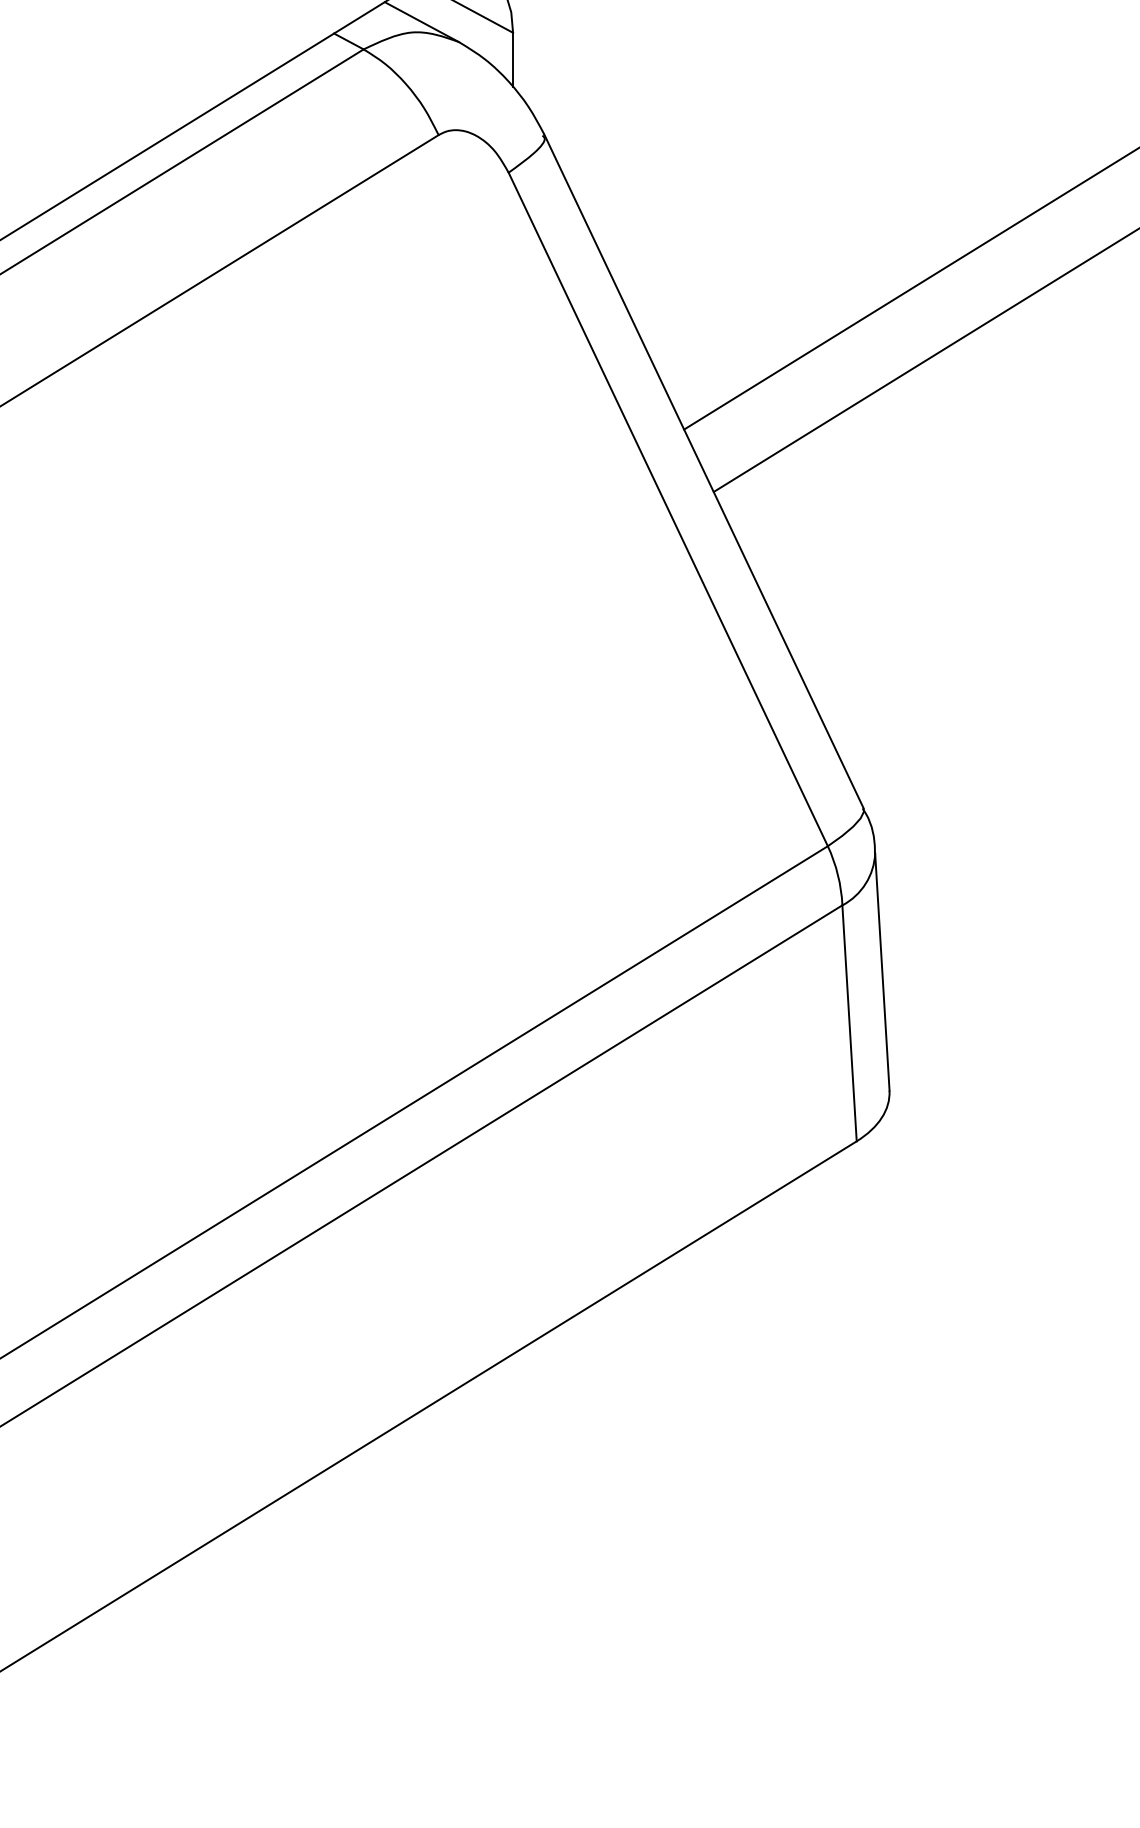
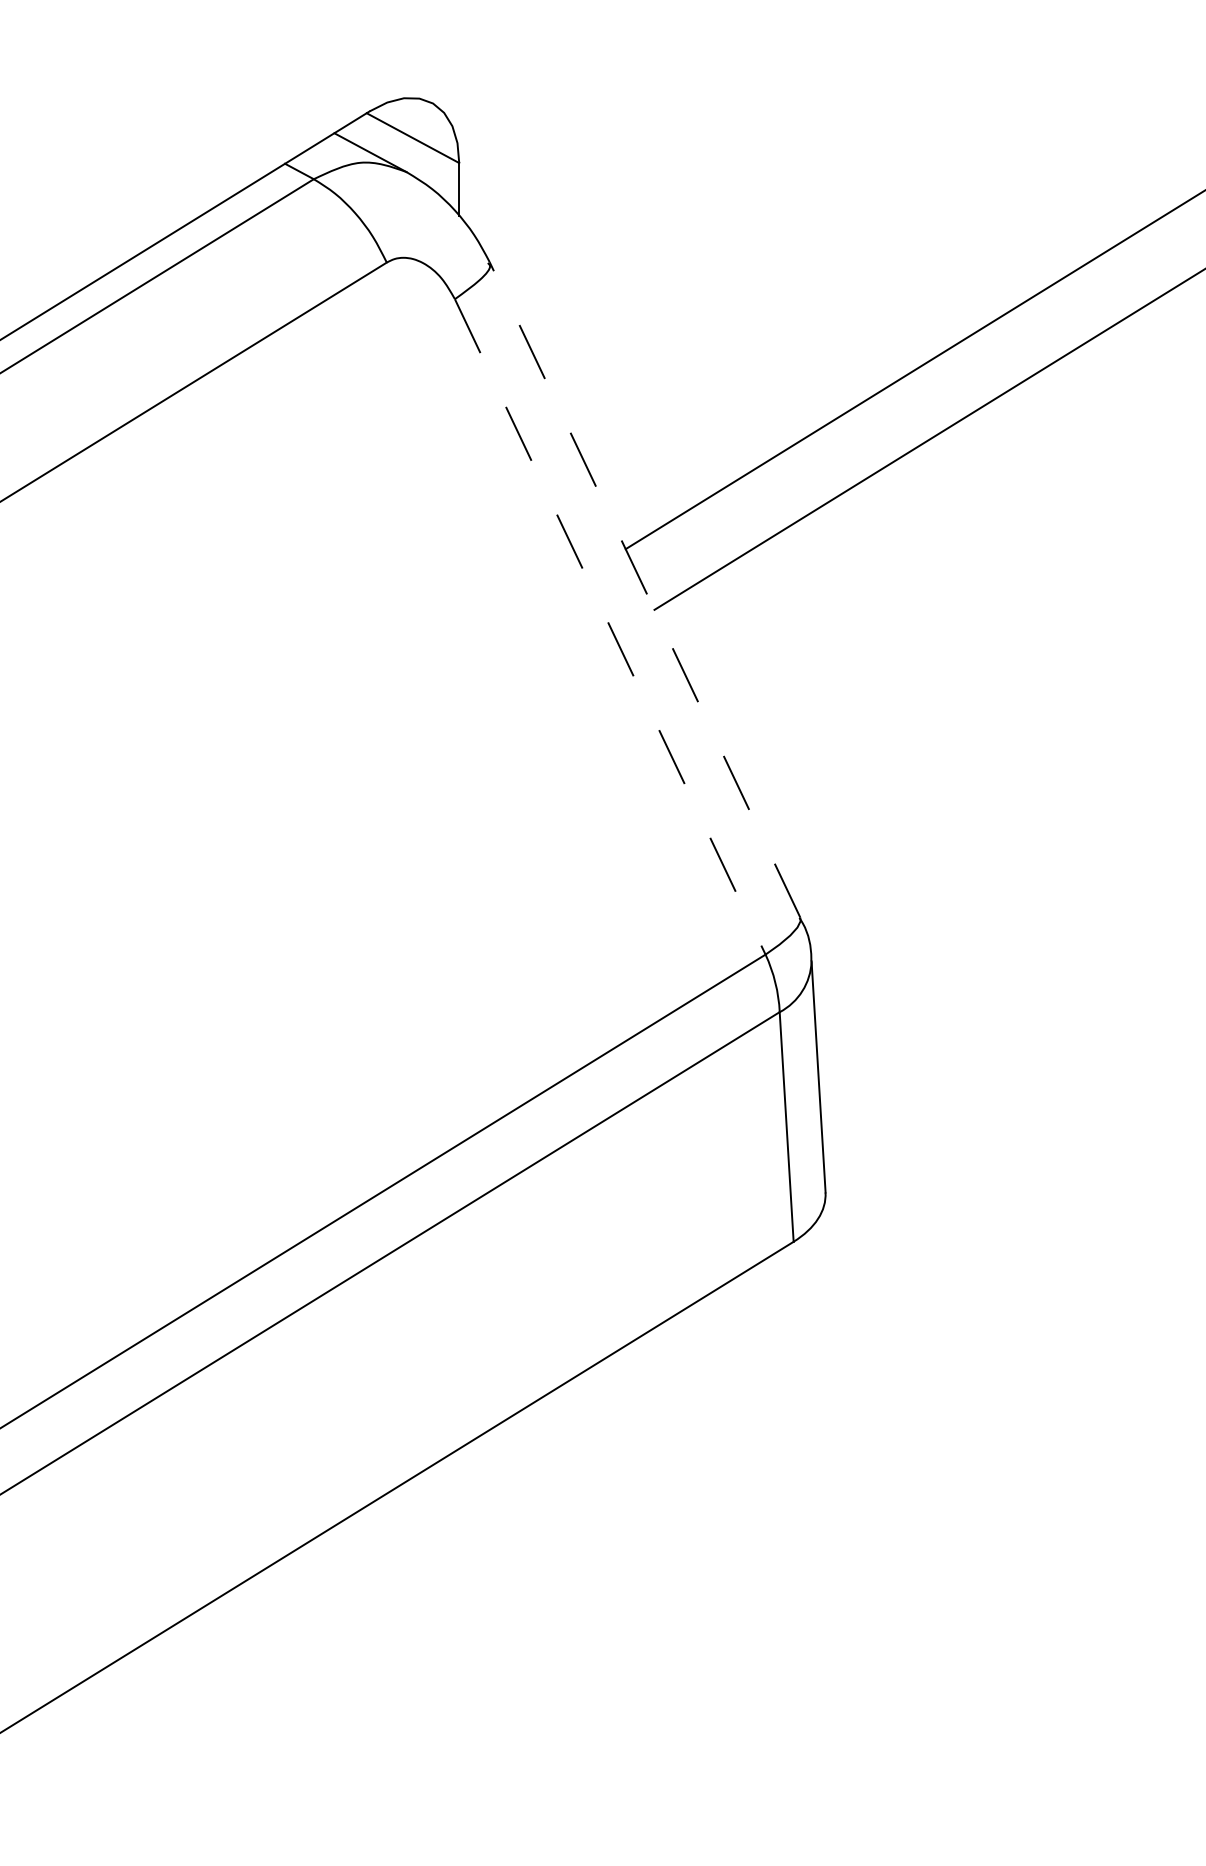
line: (704, 471) -> (645, 589), solid -> dashed
line: (668, 509) -> (610, 626), solid -> dashed

